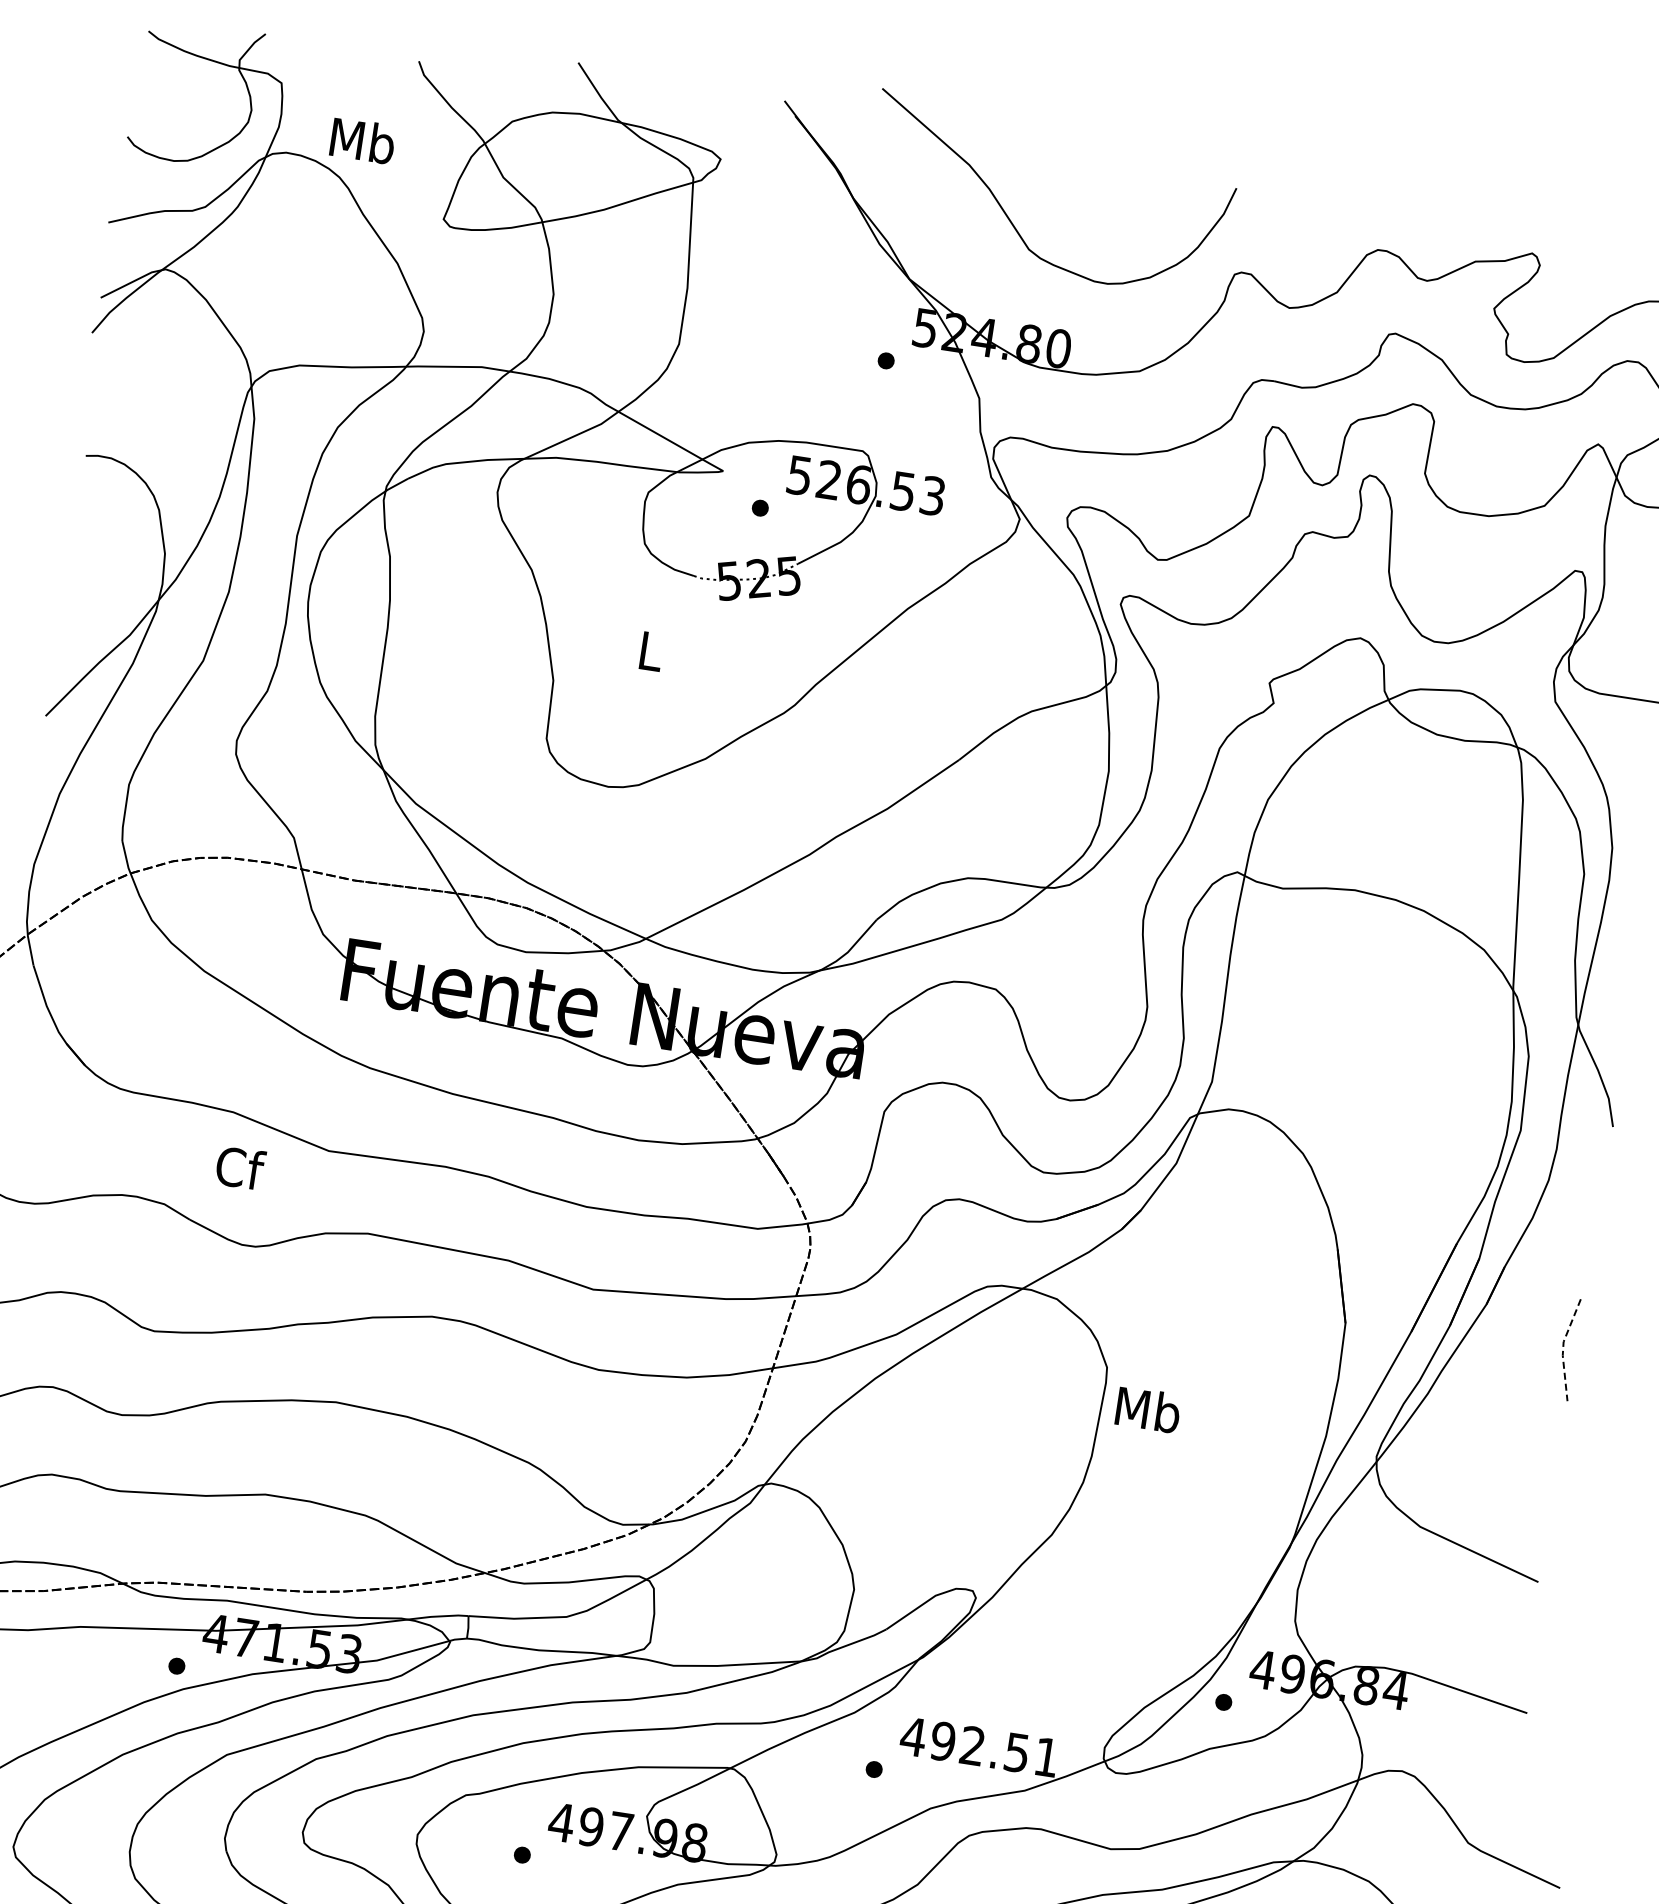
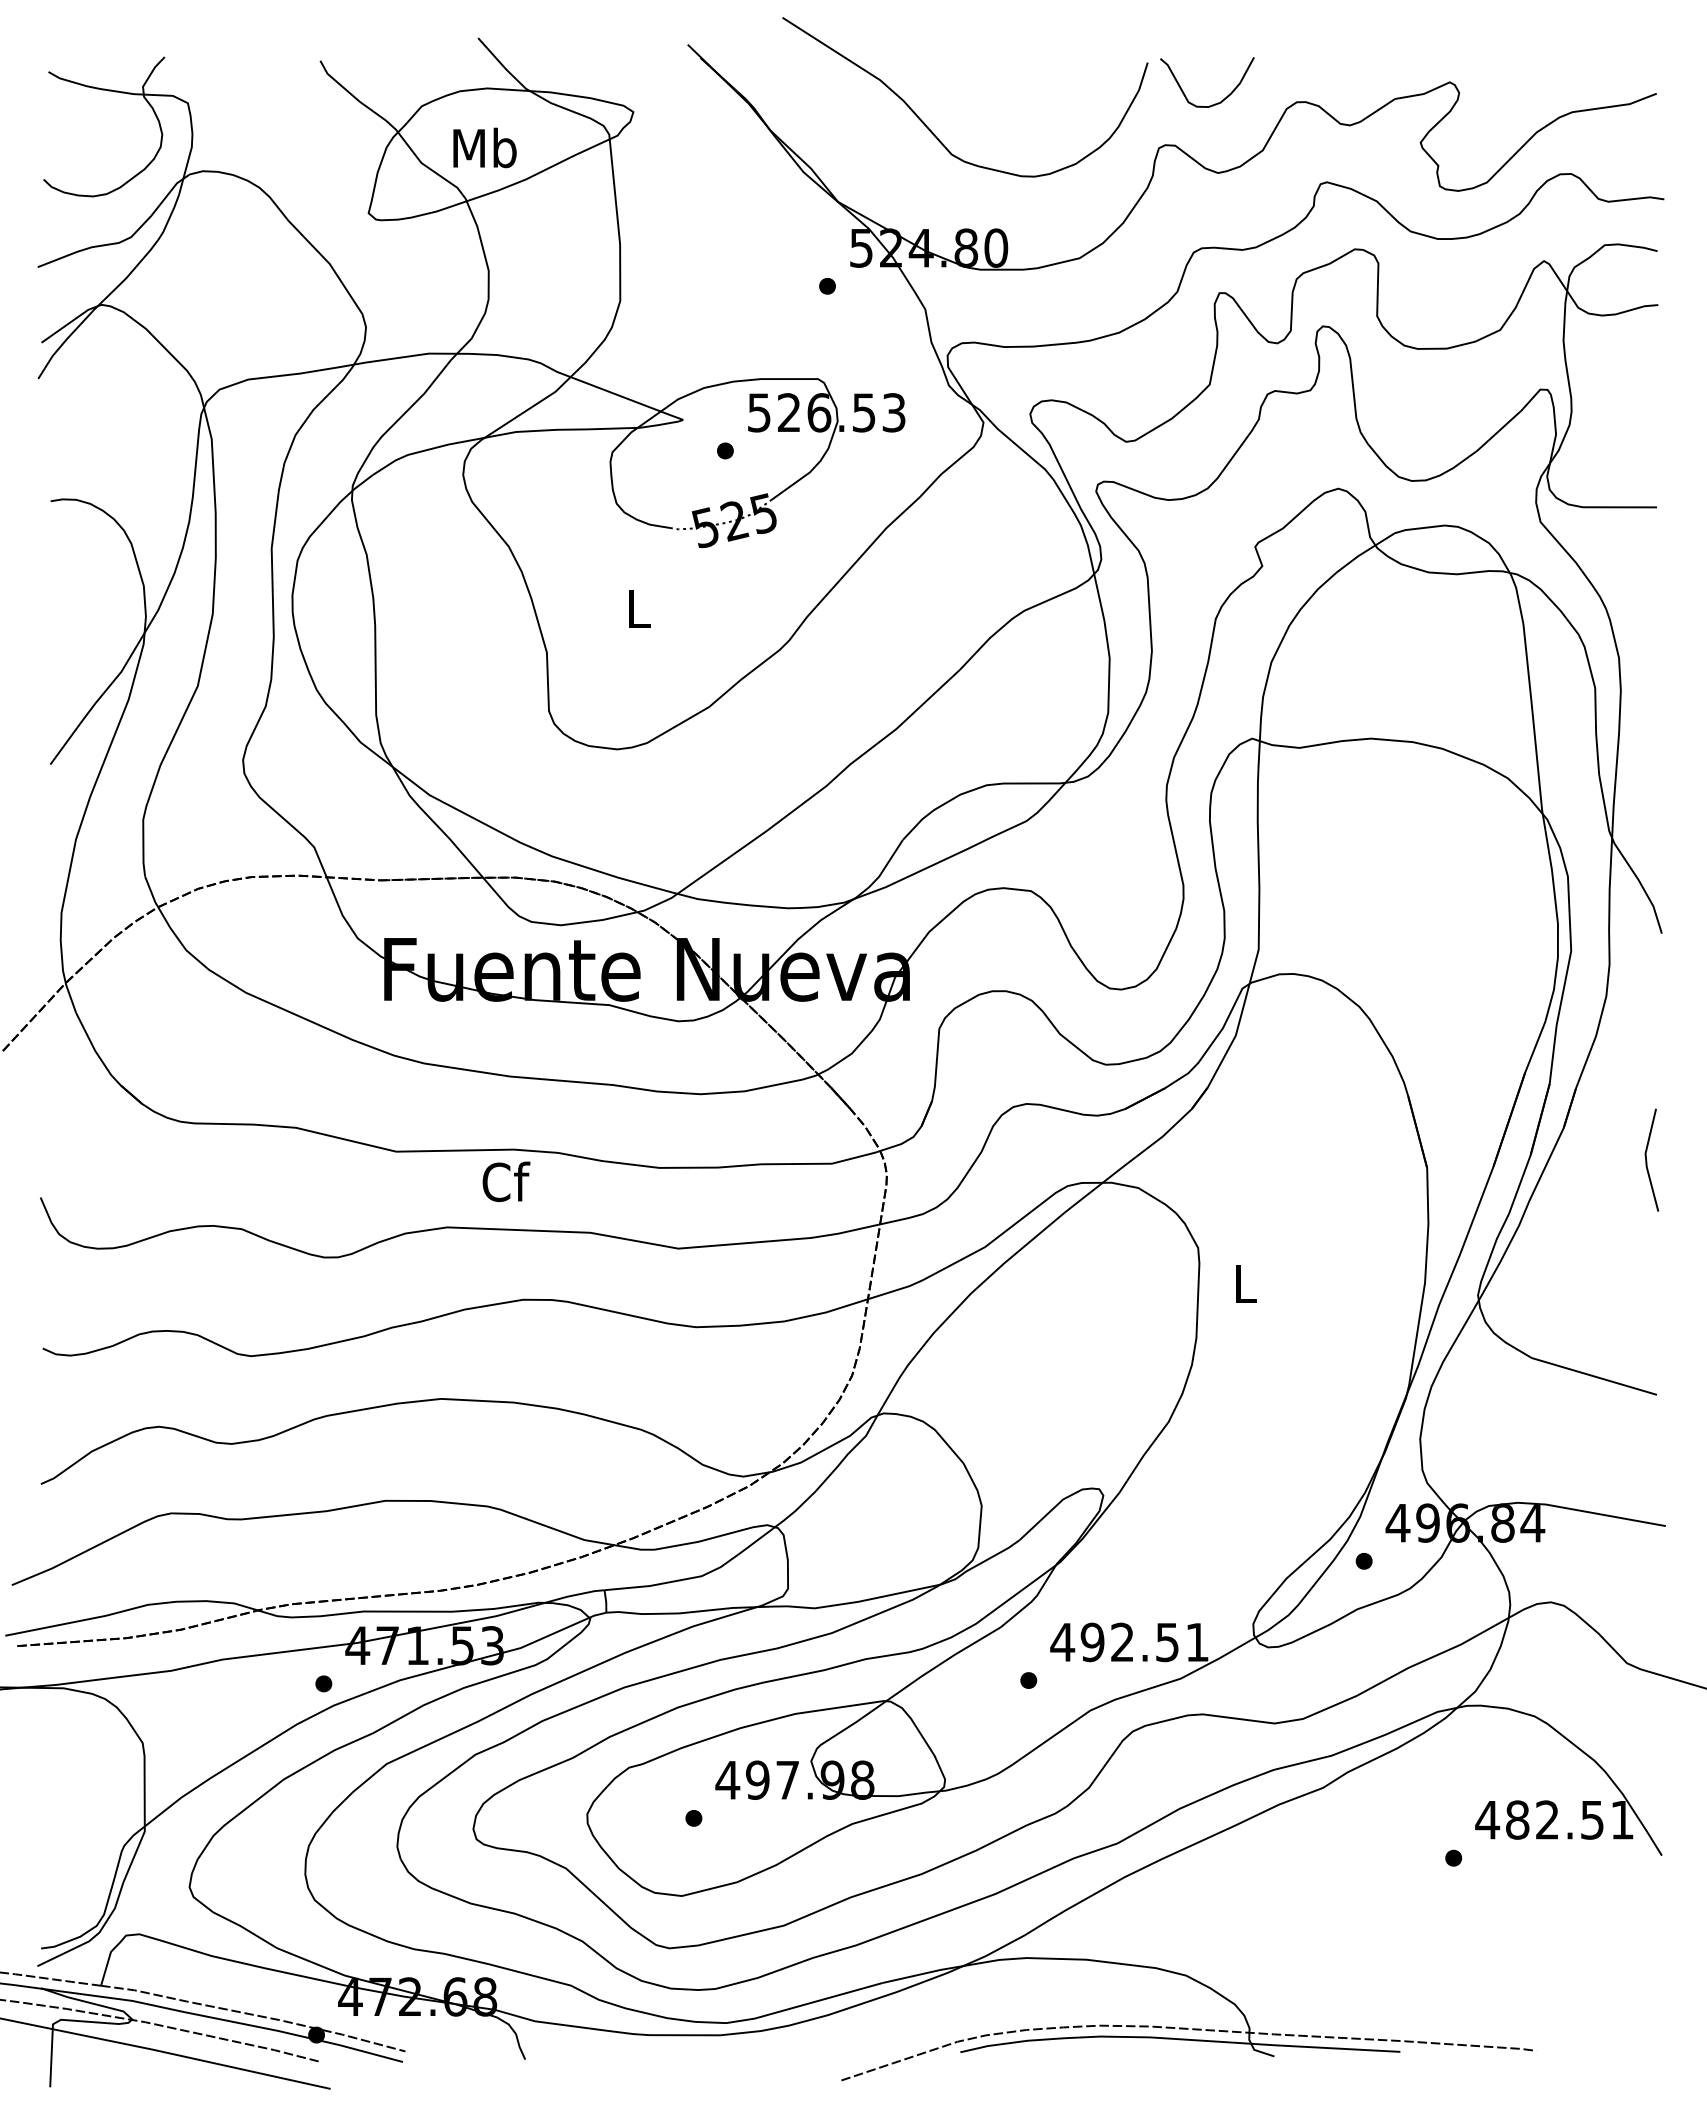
text: (362, 140) -> (484, 147), moved
curve: (1296, 238) -> (1214, 103), added
text: (240, 1167) -> (506, 1181), moved
line: (1563, 1348) -> (1646, 1160), dashed -> solid
text: (1148, 1409) -> (1245, 1283), Mb -> L

